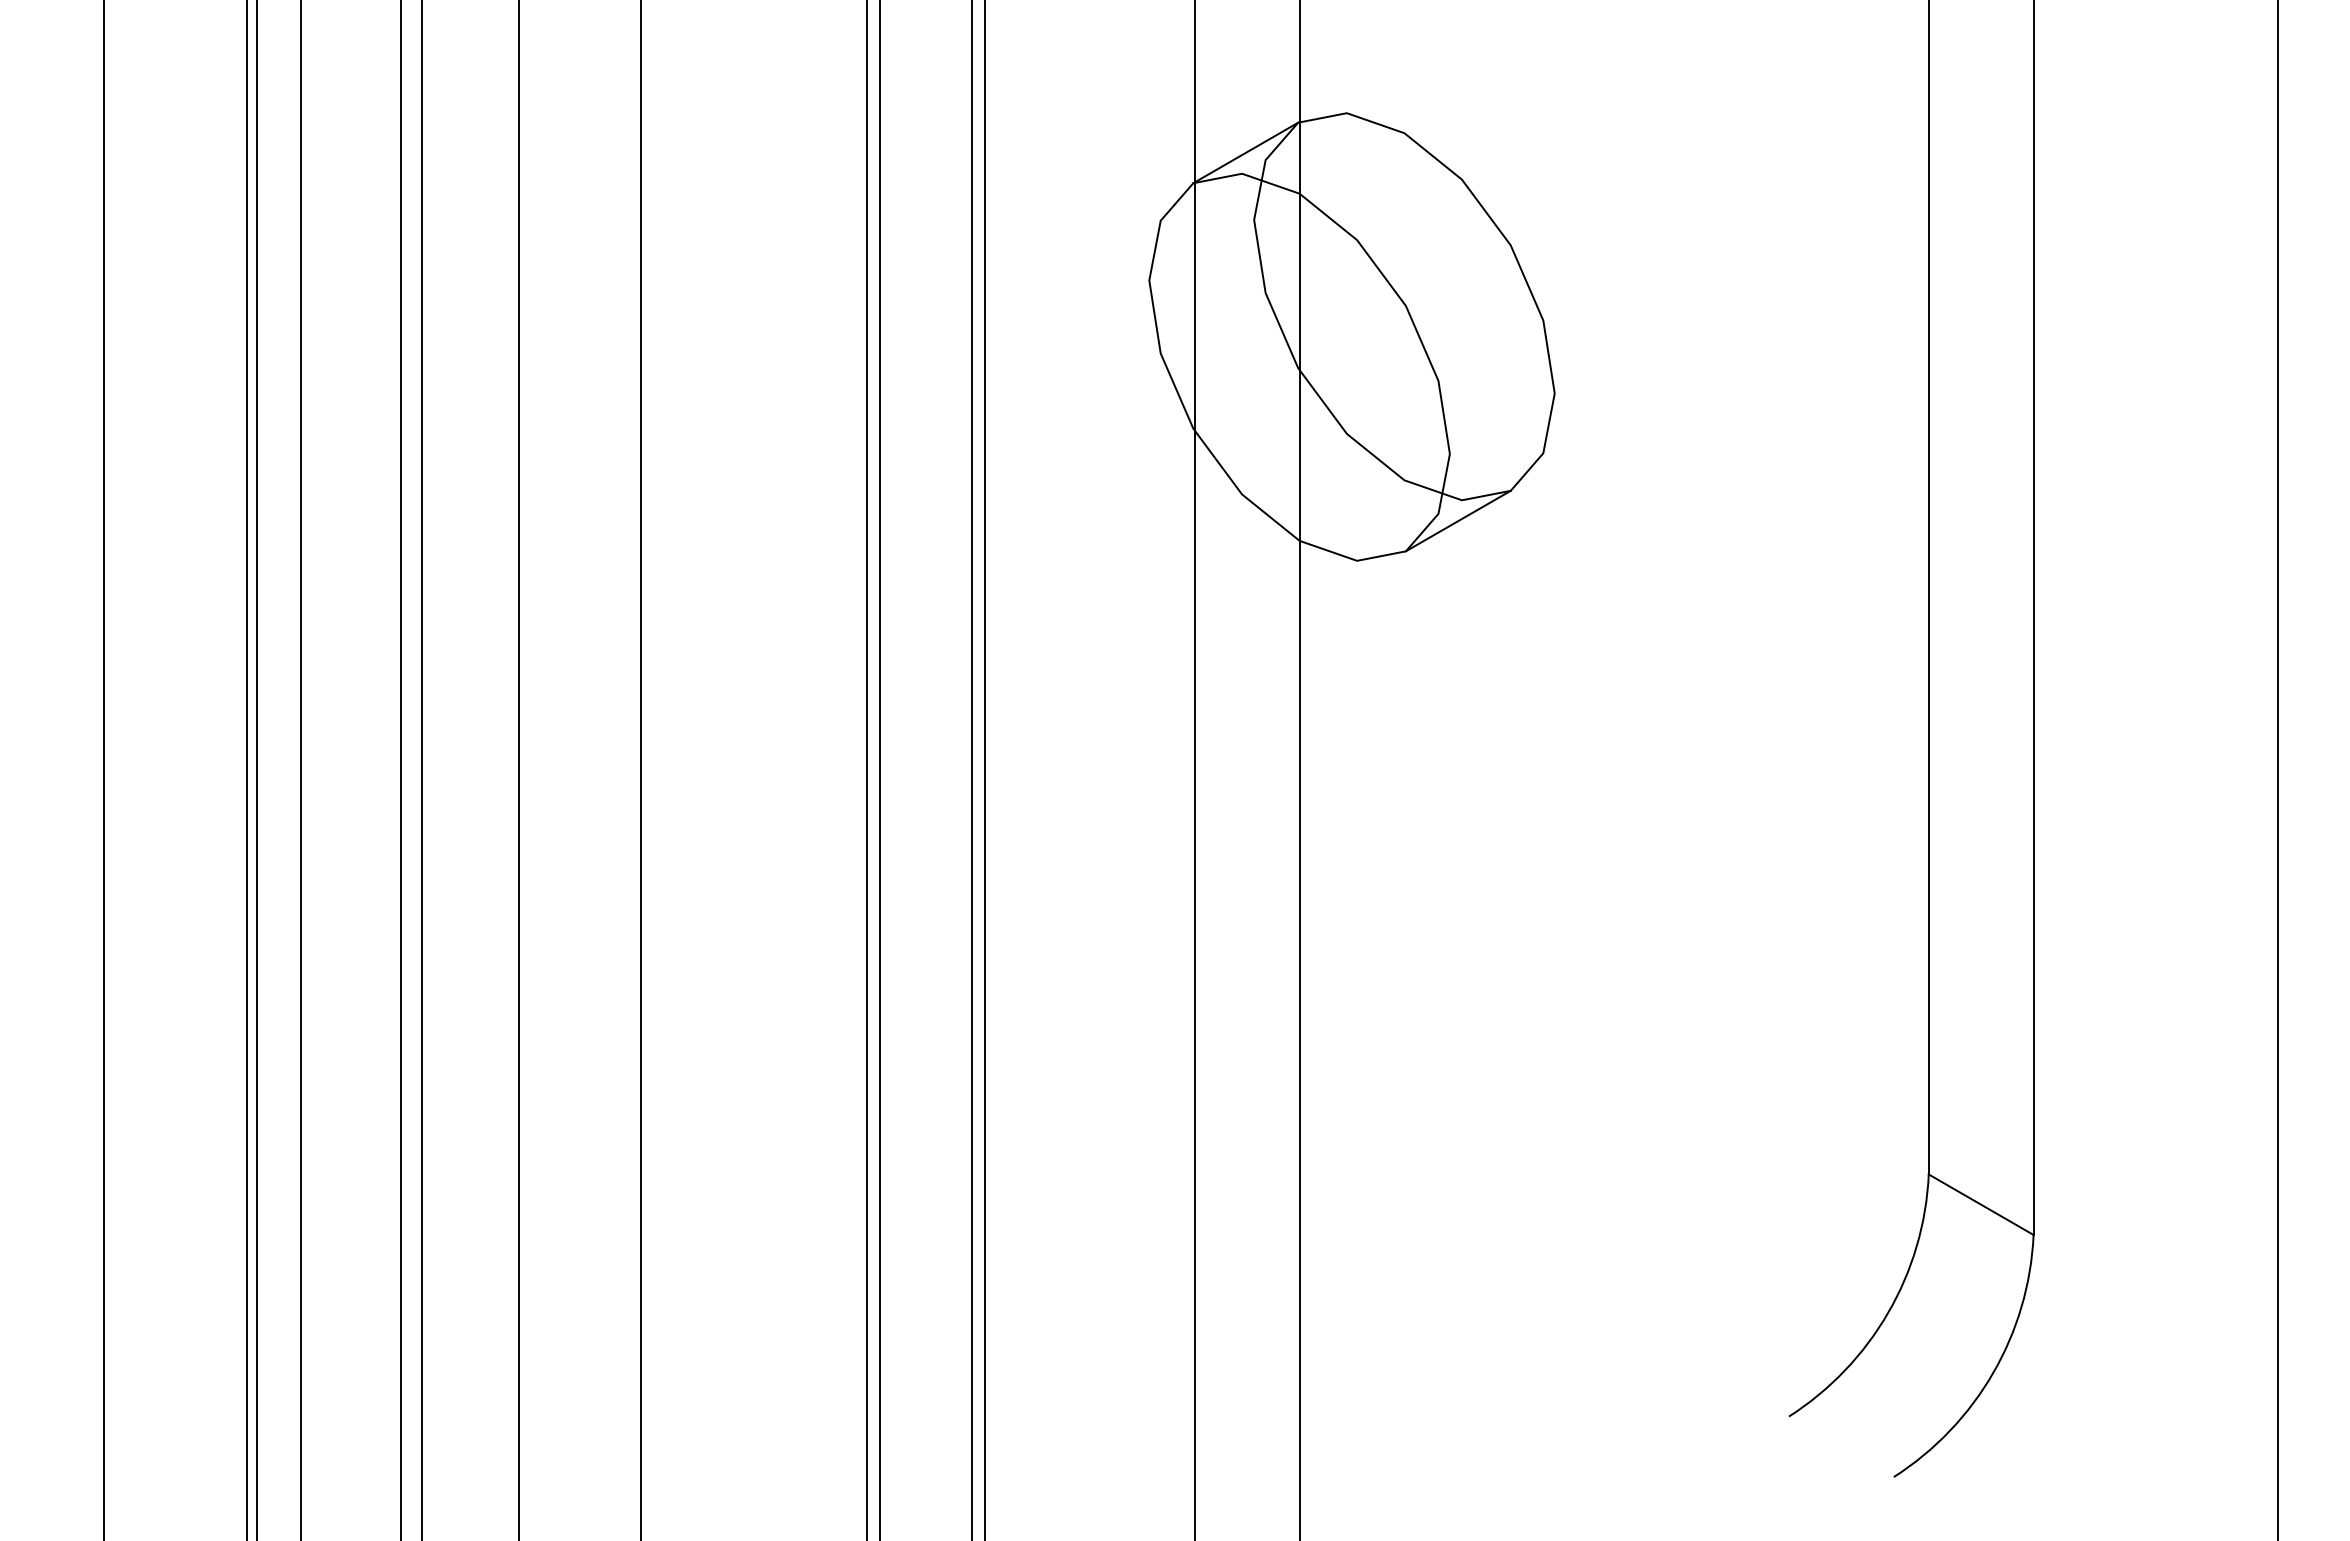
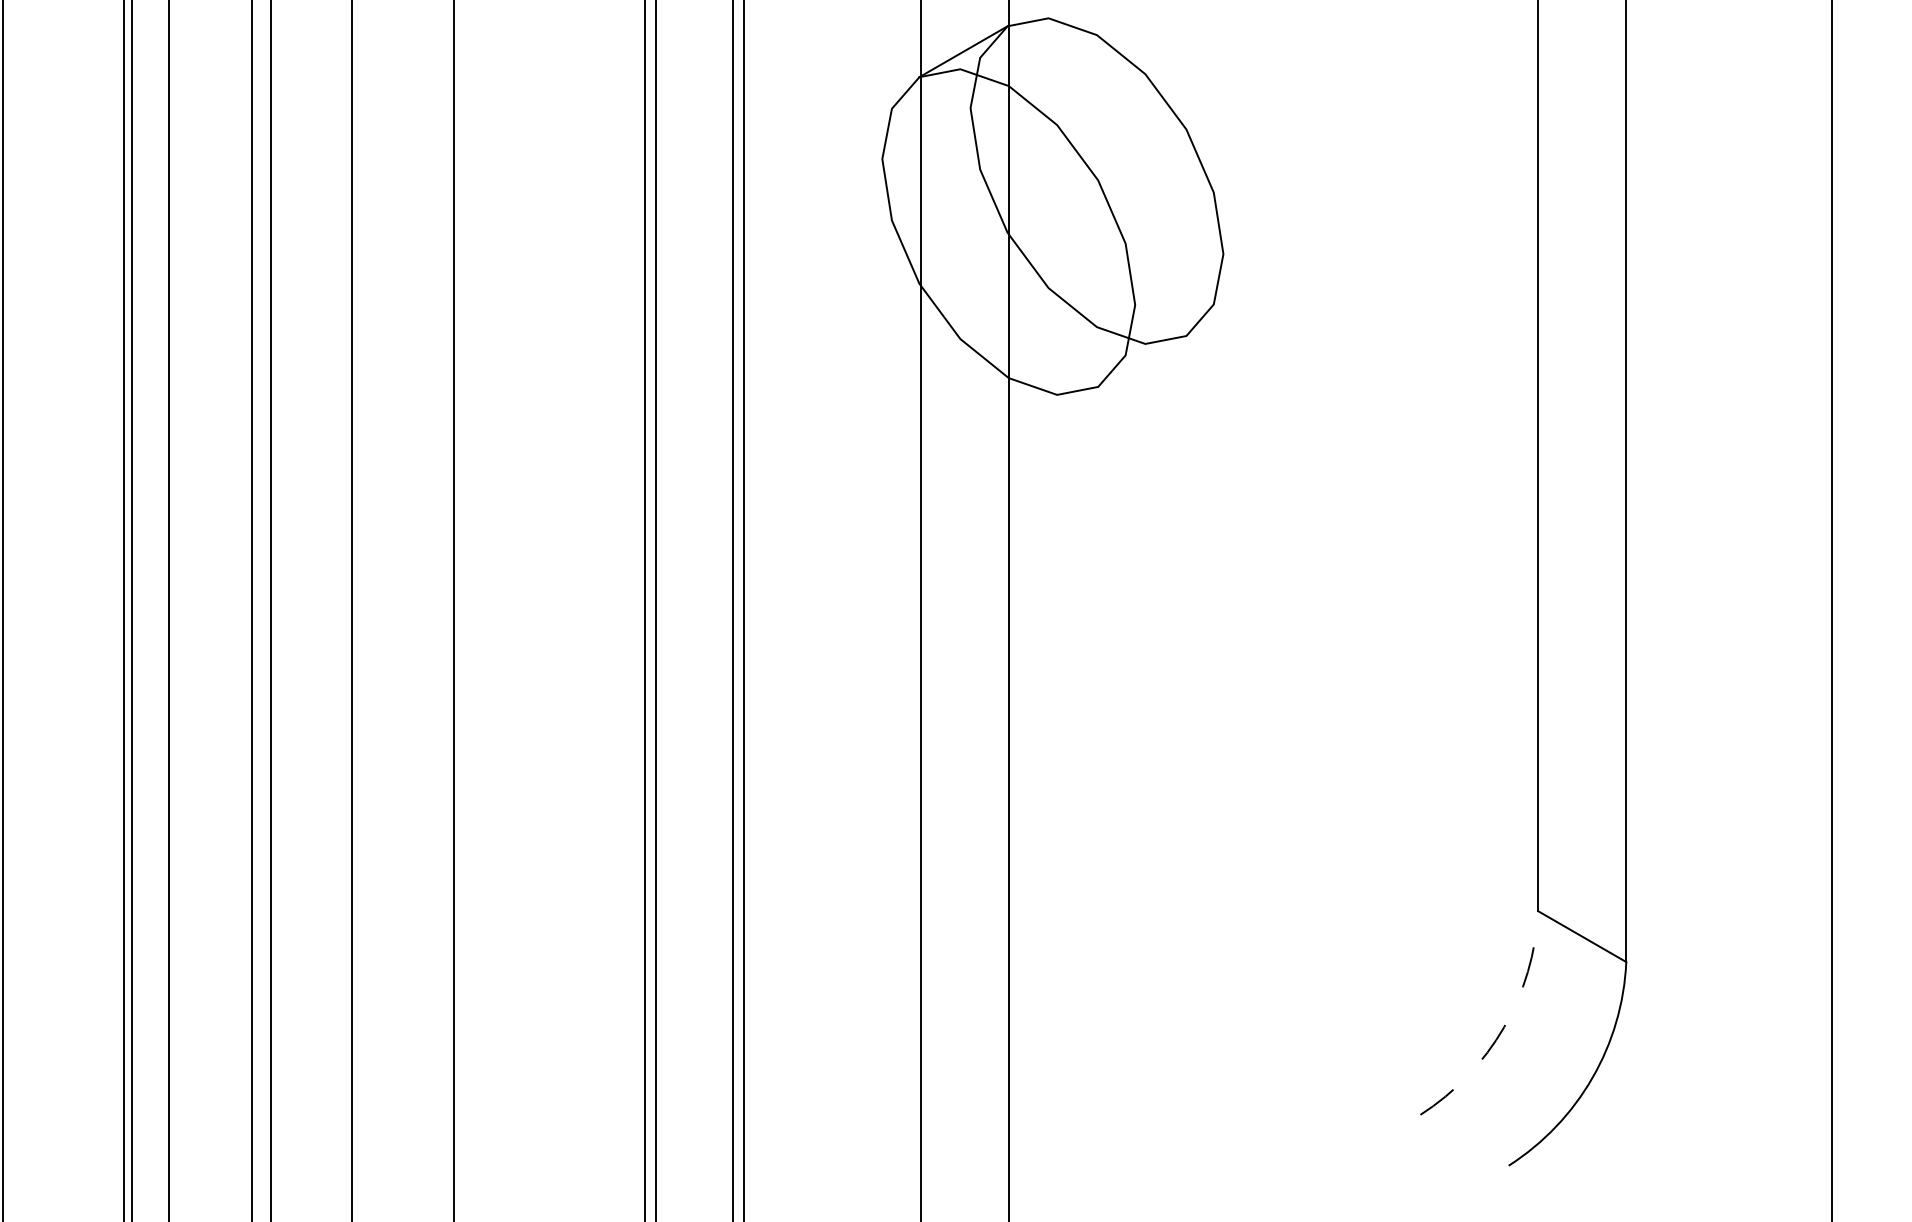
line: (1457, 520) -> (1141, 360), removed
arc: (1888, 1312) -> (1504, 1027), solid -> dashed

